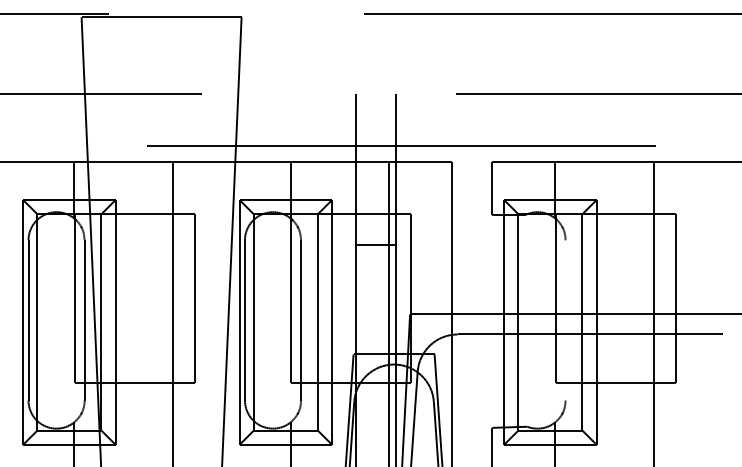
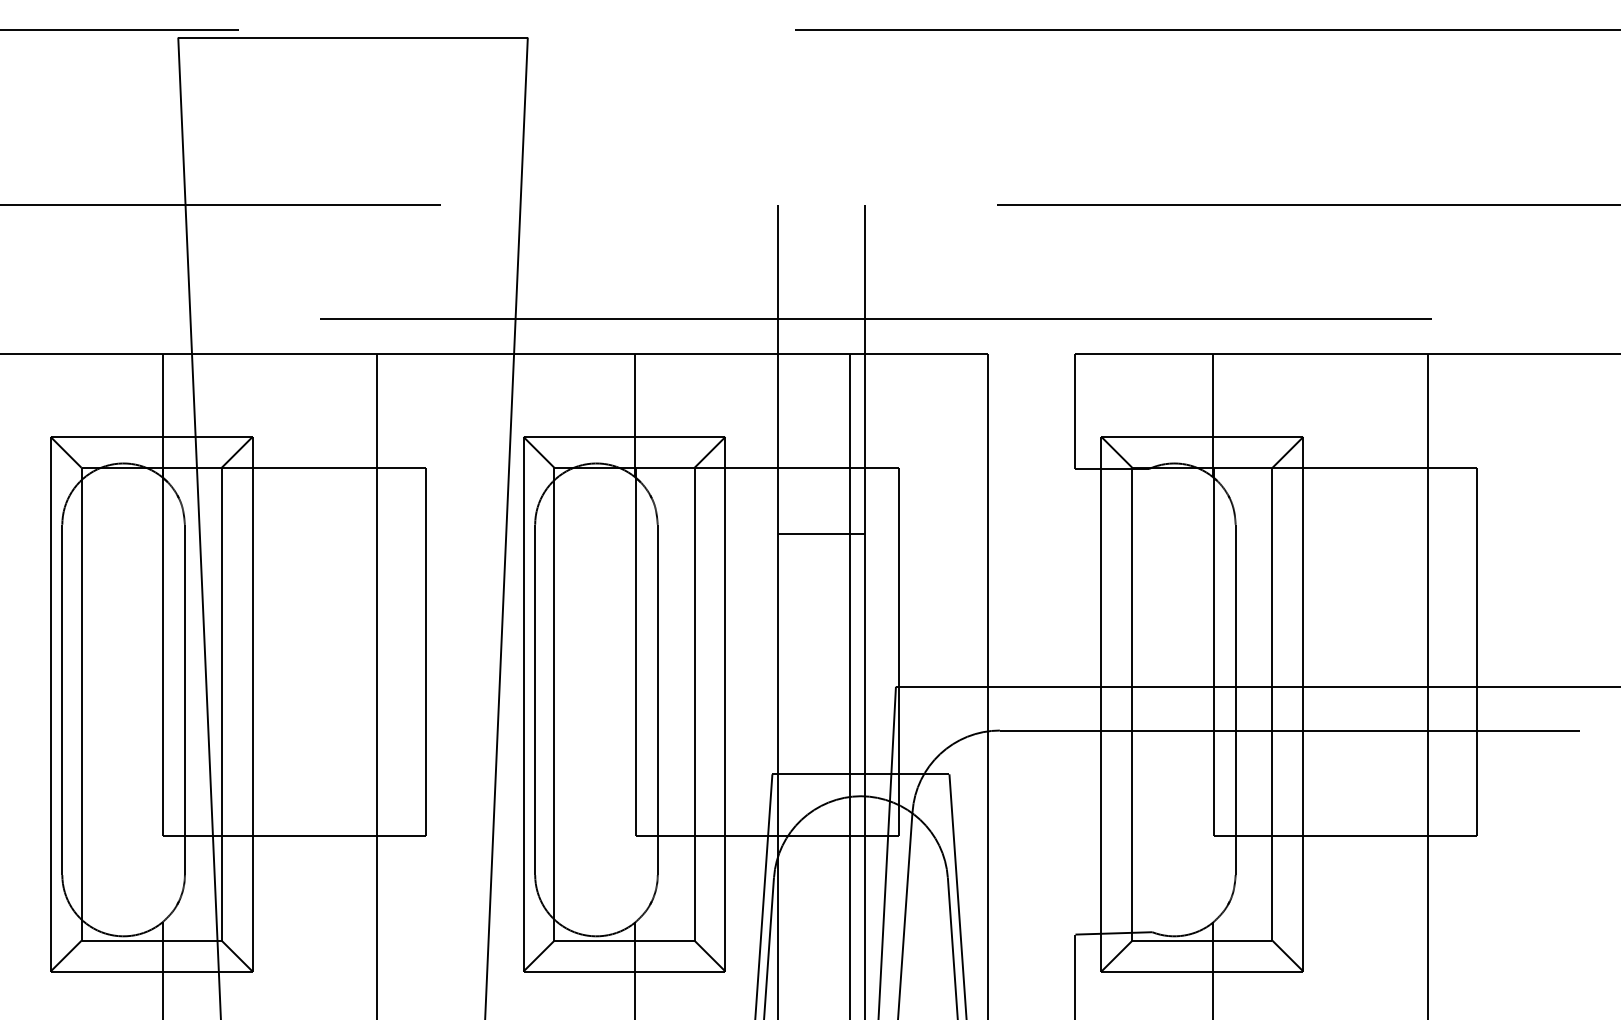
line: (565, 320) -> (1235, 700), added

